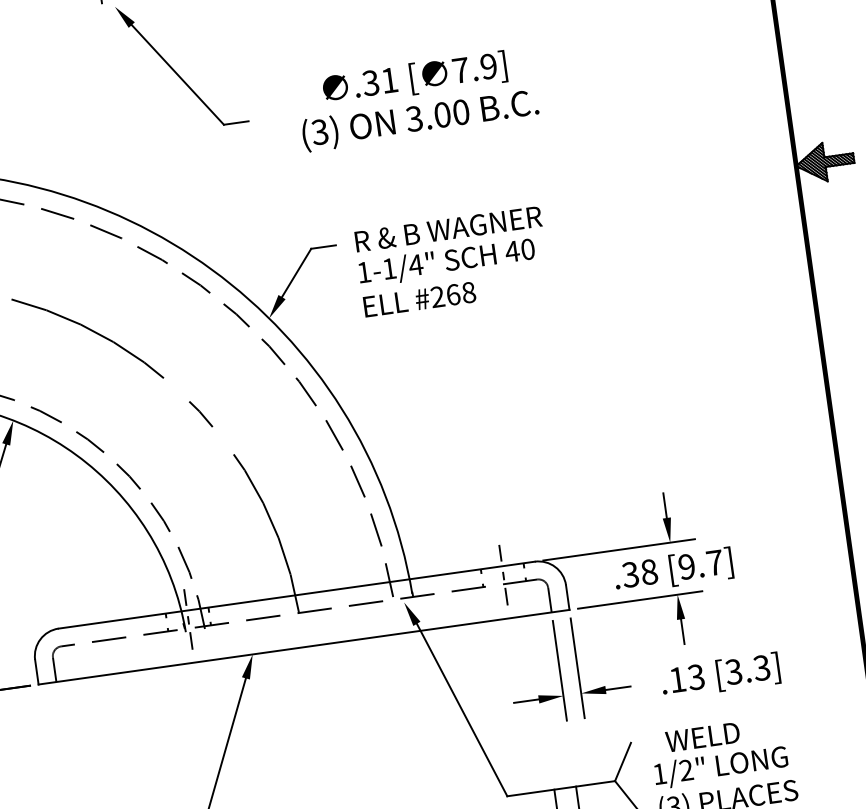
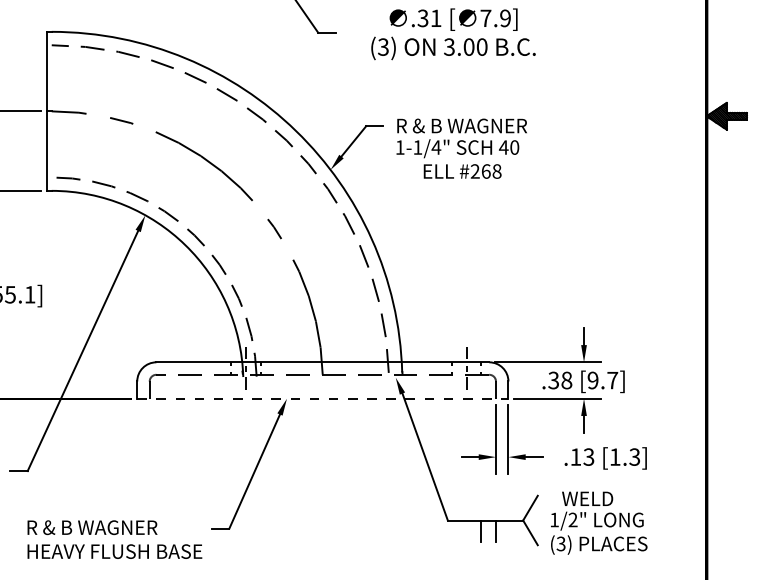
text: (419, 299) -> (462, 171), moved
line: (303, 646) -> (322, 398), solid -> dashed
text: (732, 671) -> (614, 456), [3.3] -> [1.3]

